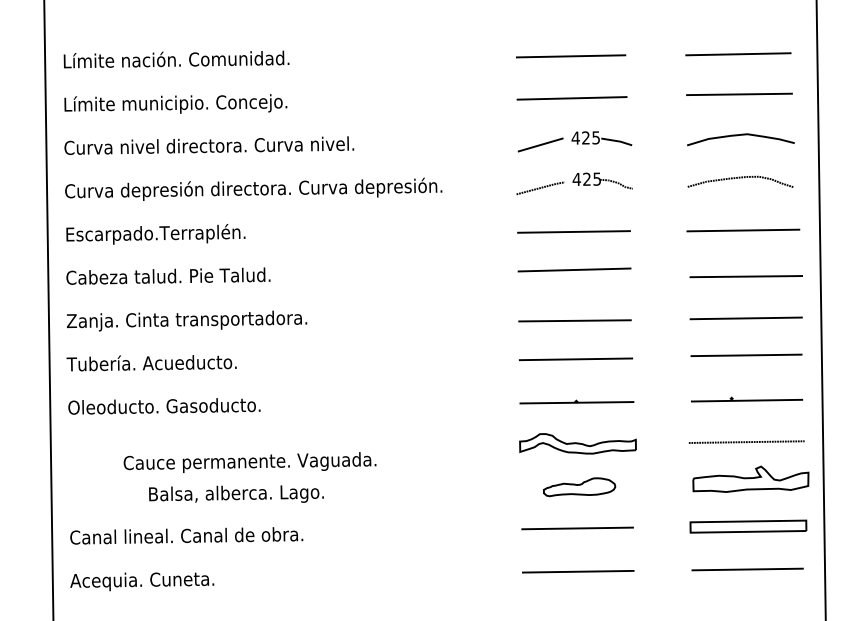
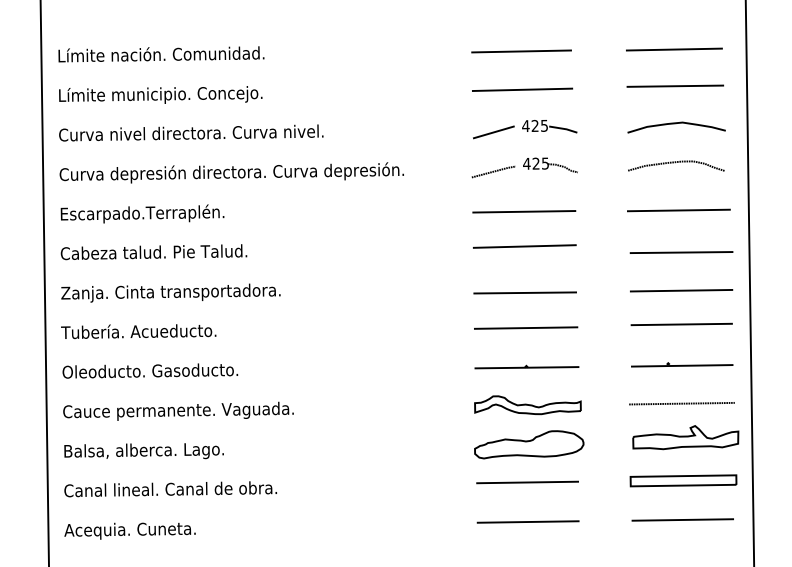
text: (250, 461) -> (178, 410), moved
part: (579, 486) -> (529, 444), size x1.67
text: (235, 494) -> (143, 451), moved

